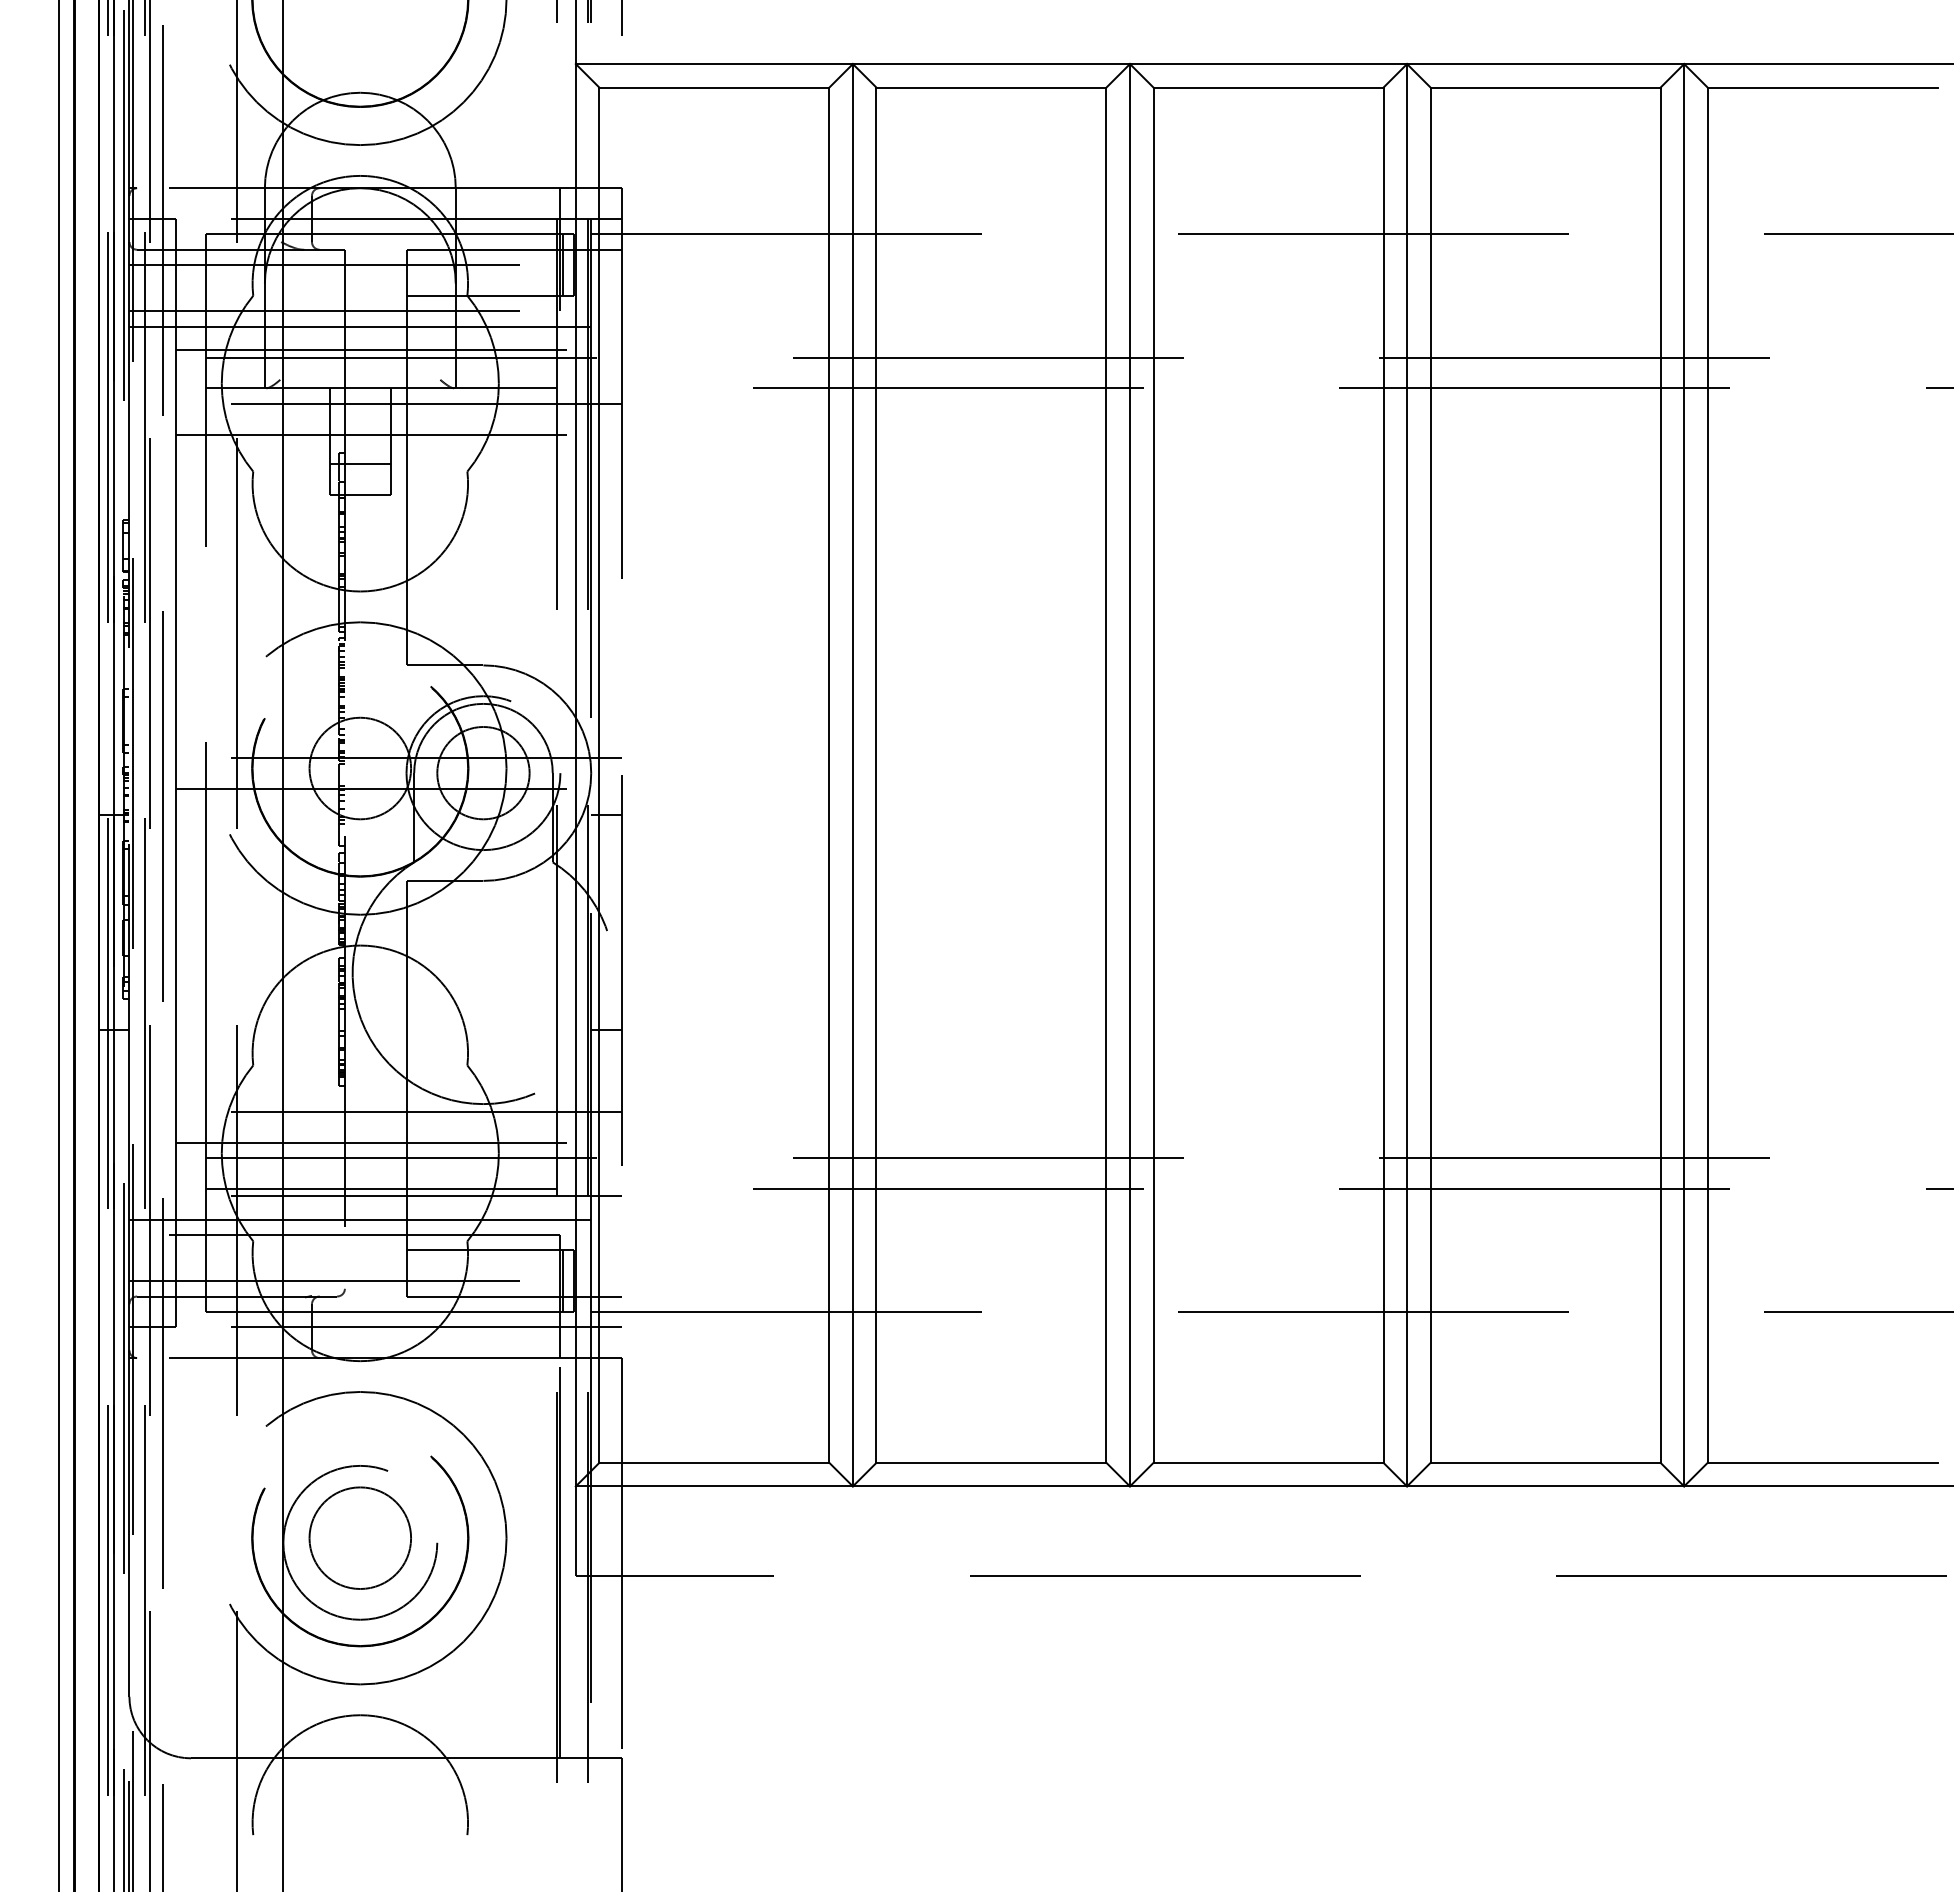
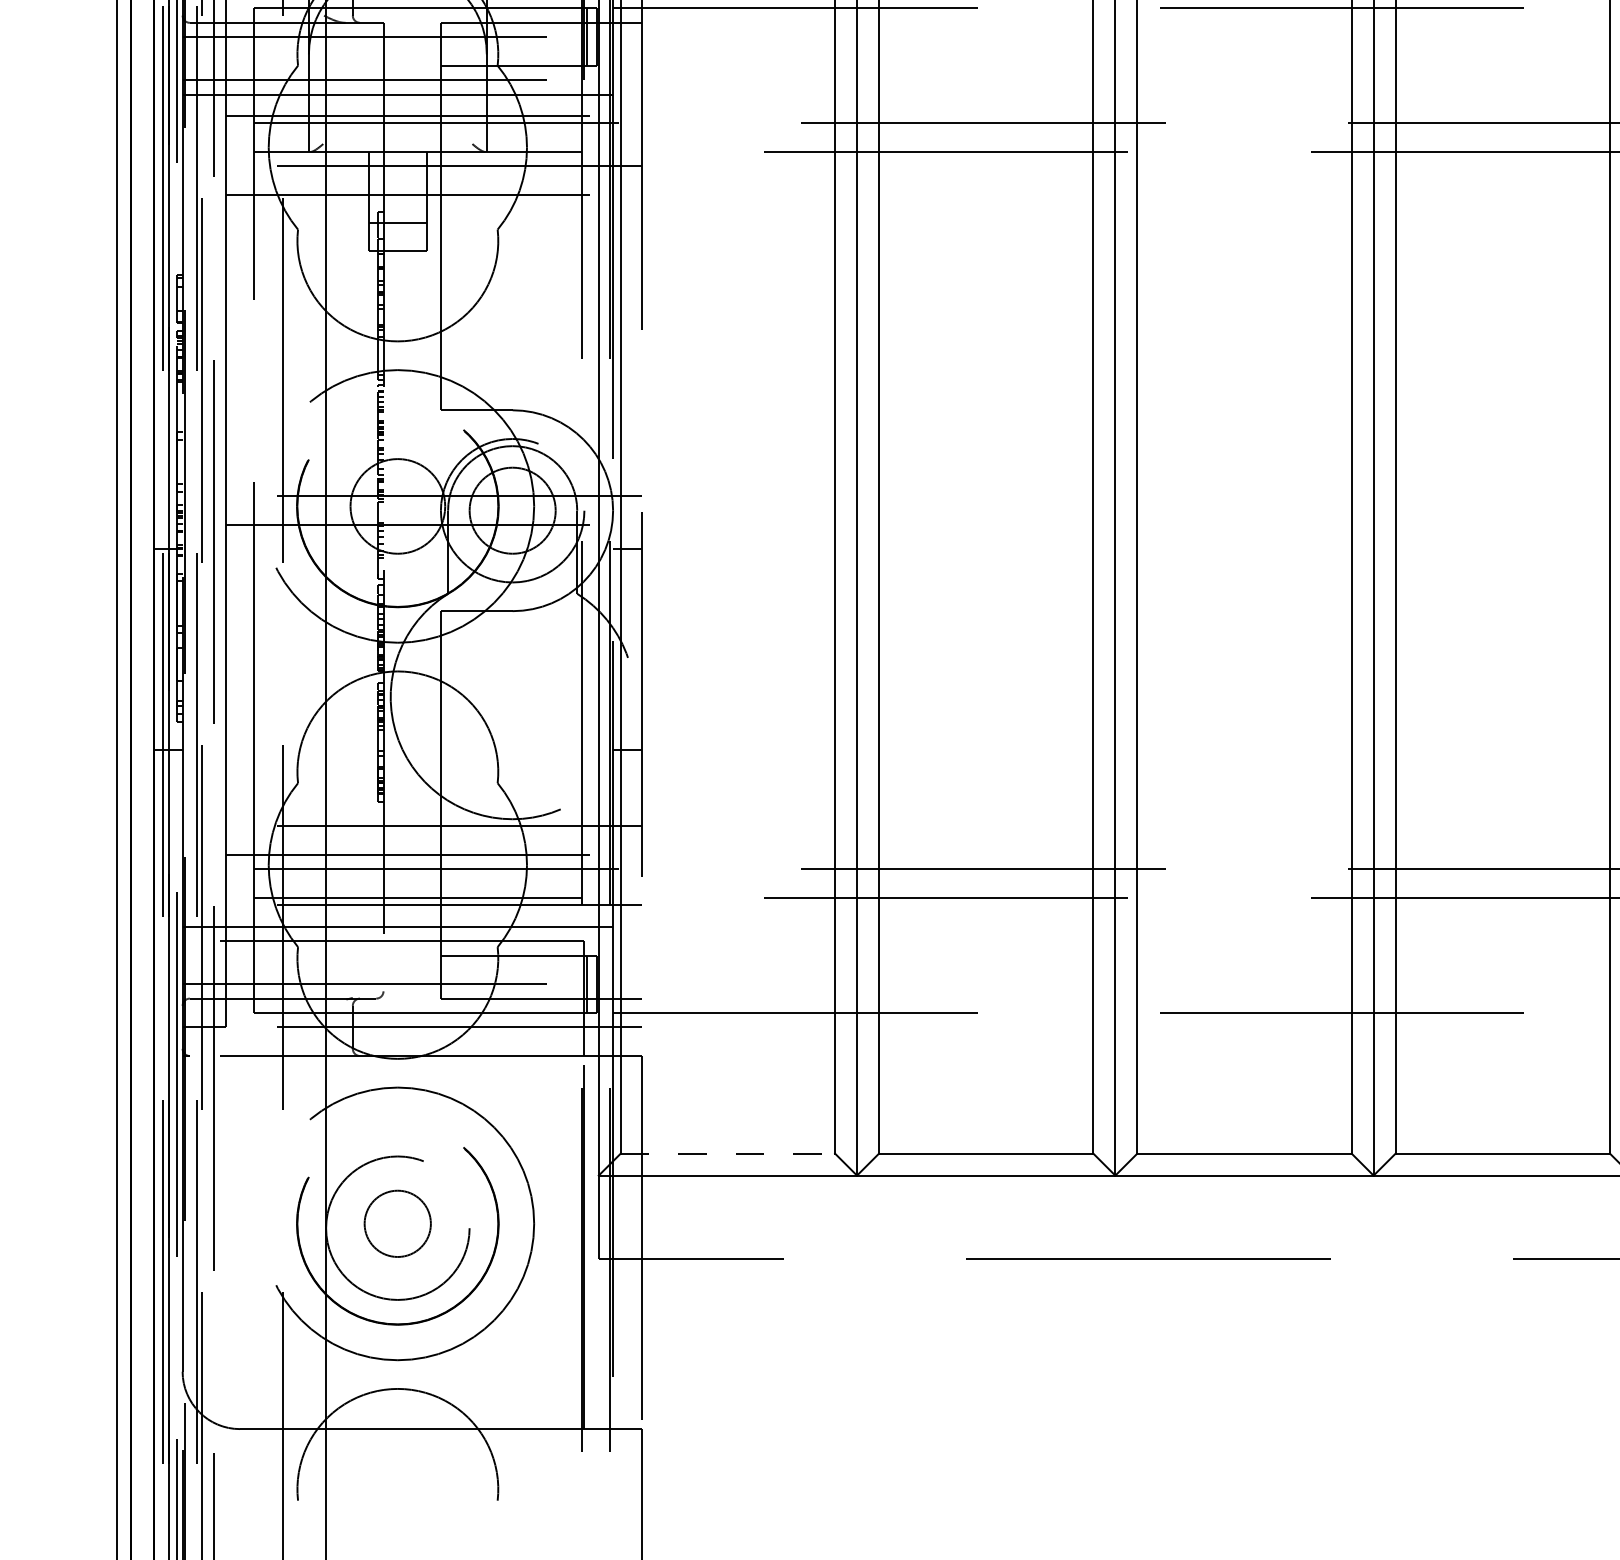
line: (714, 1462) -> (728, 1153), solid -> dashed
circle: (359, 1537) -> (397, 1223), size x0.7

